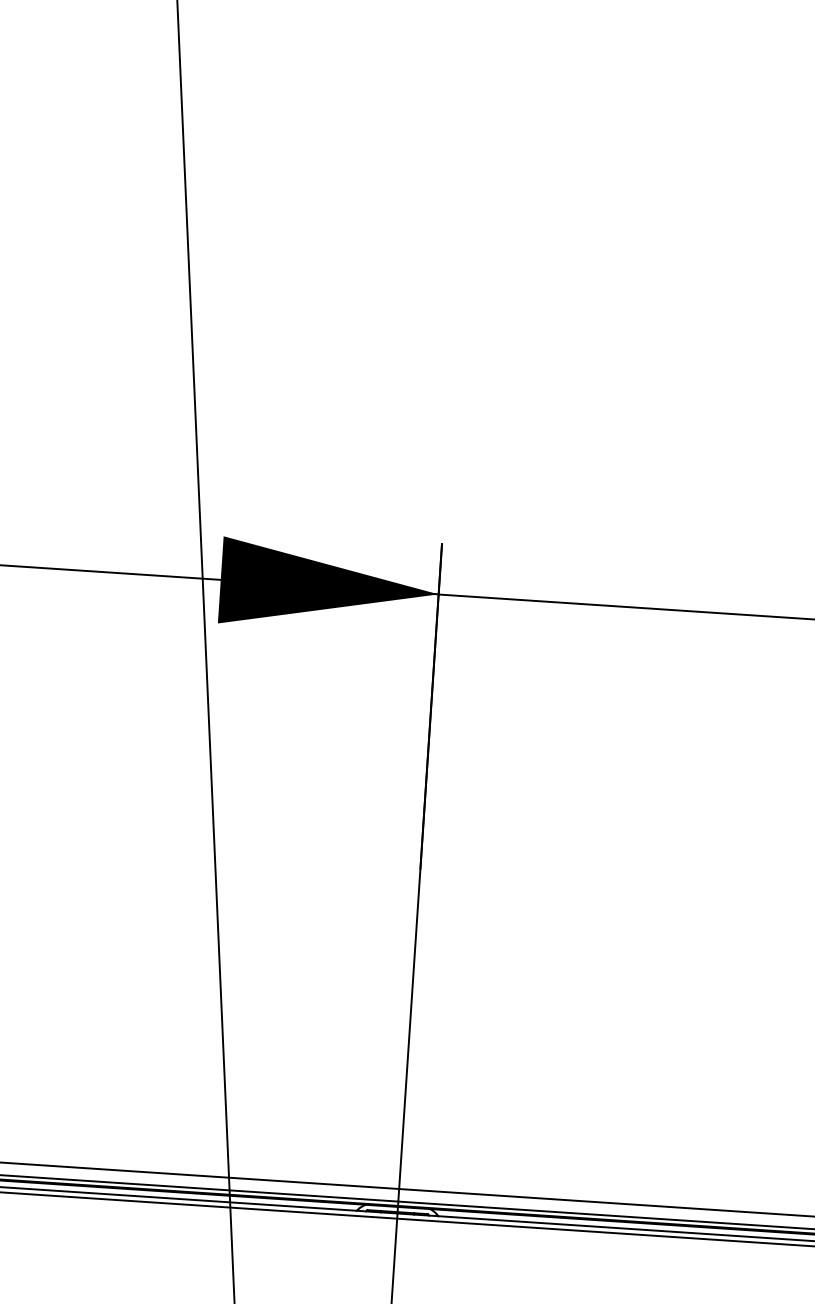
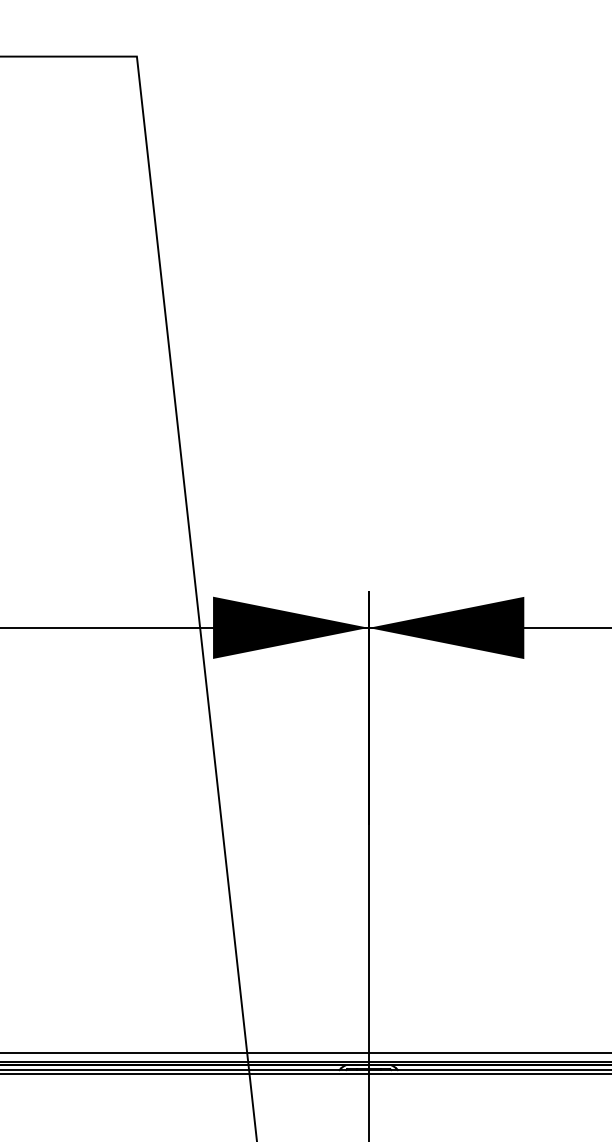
fill: (547, 601) -> (446, 627), added

